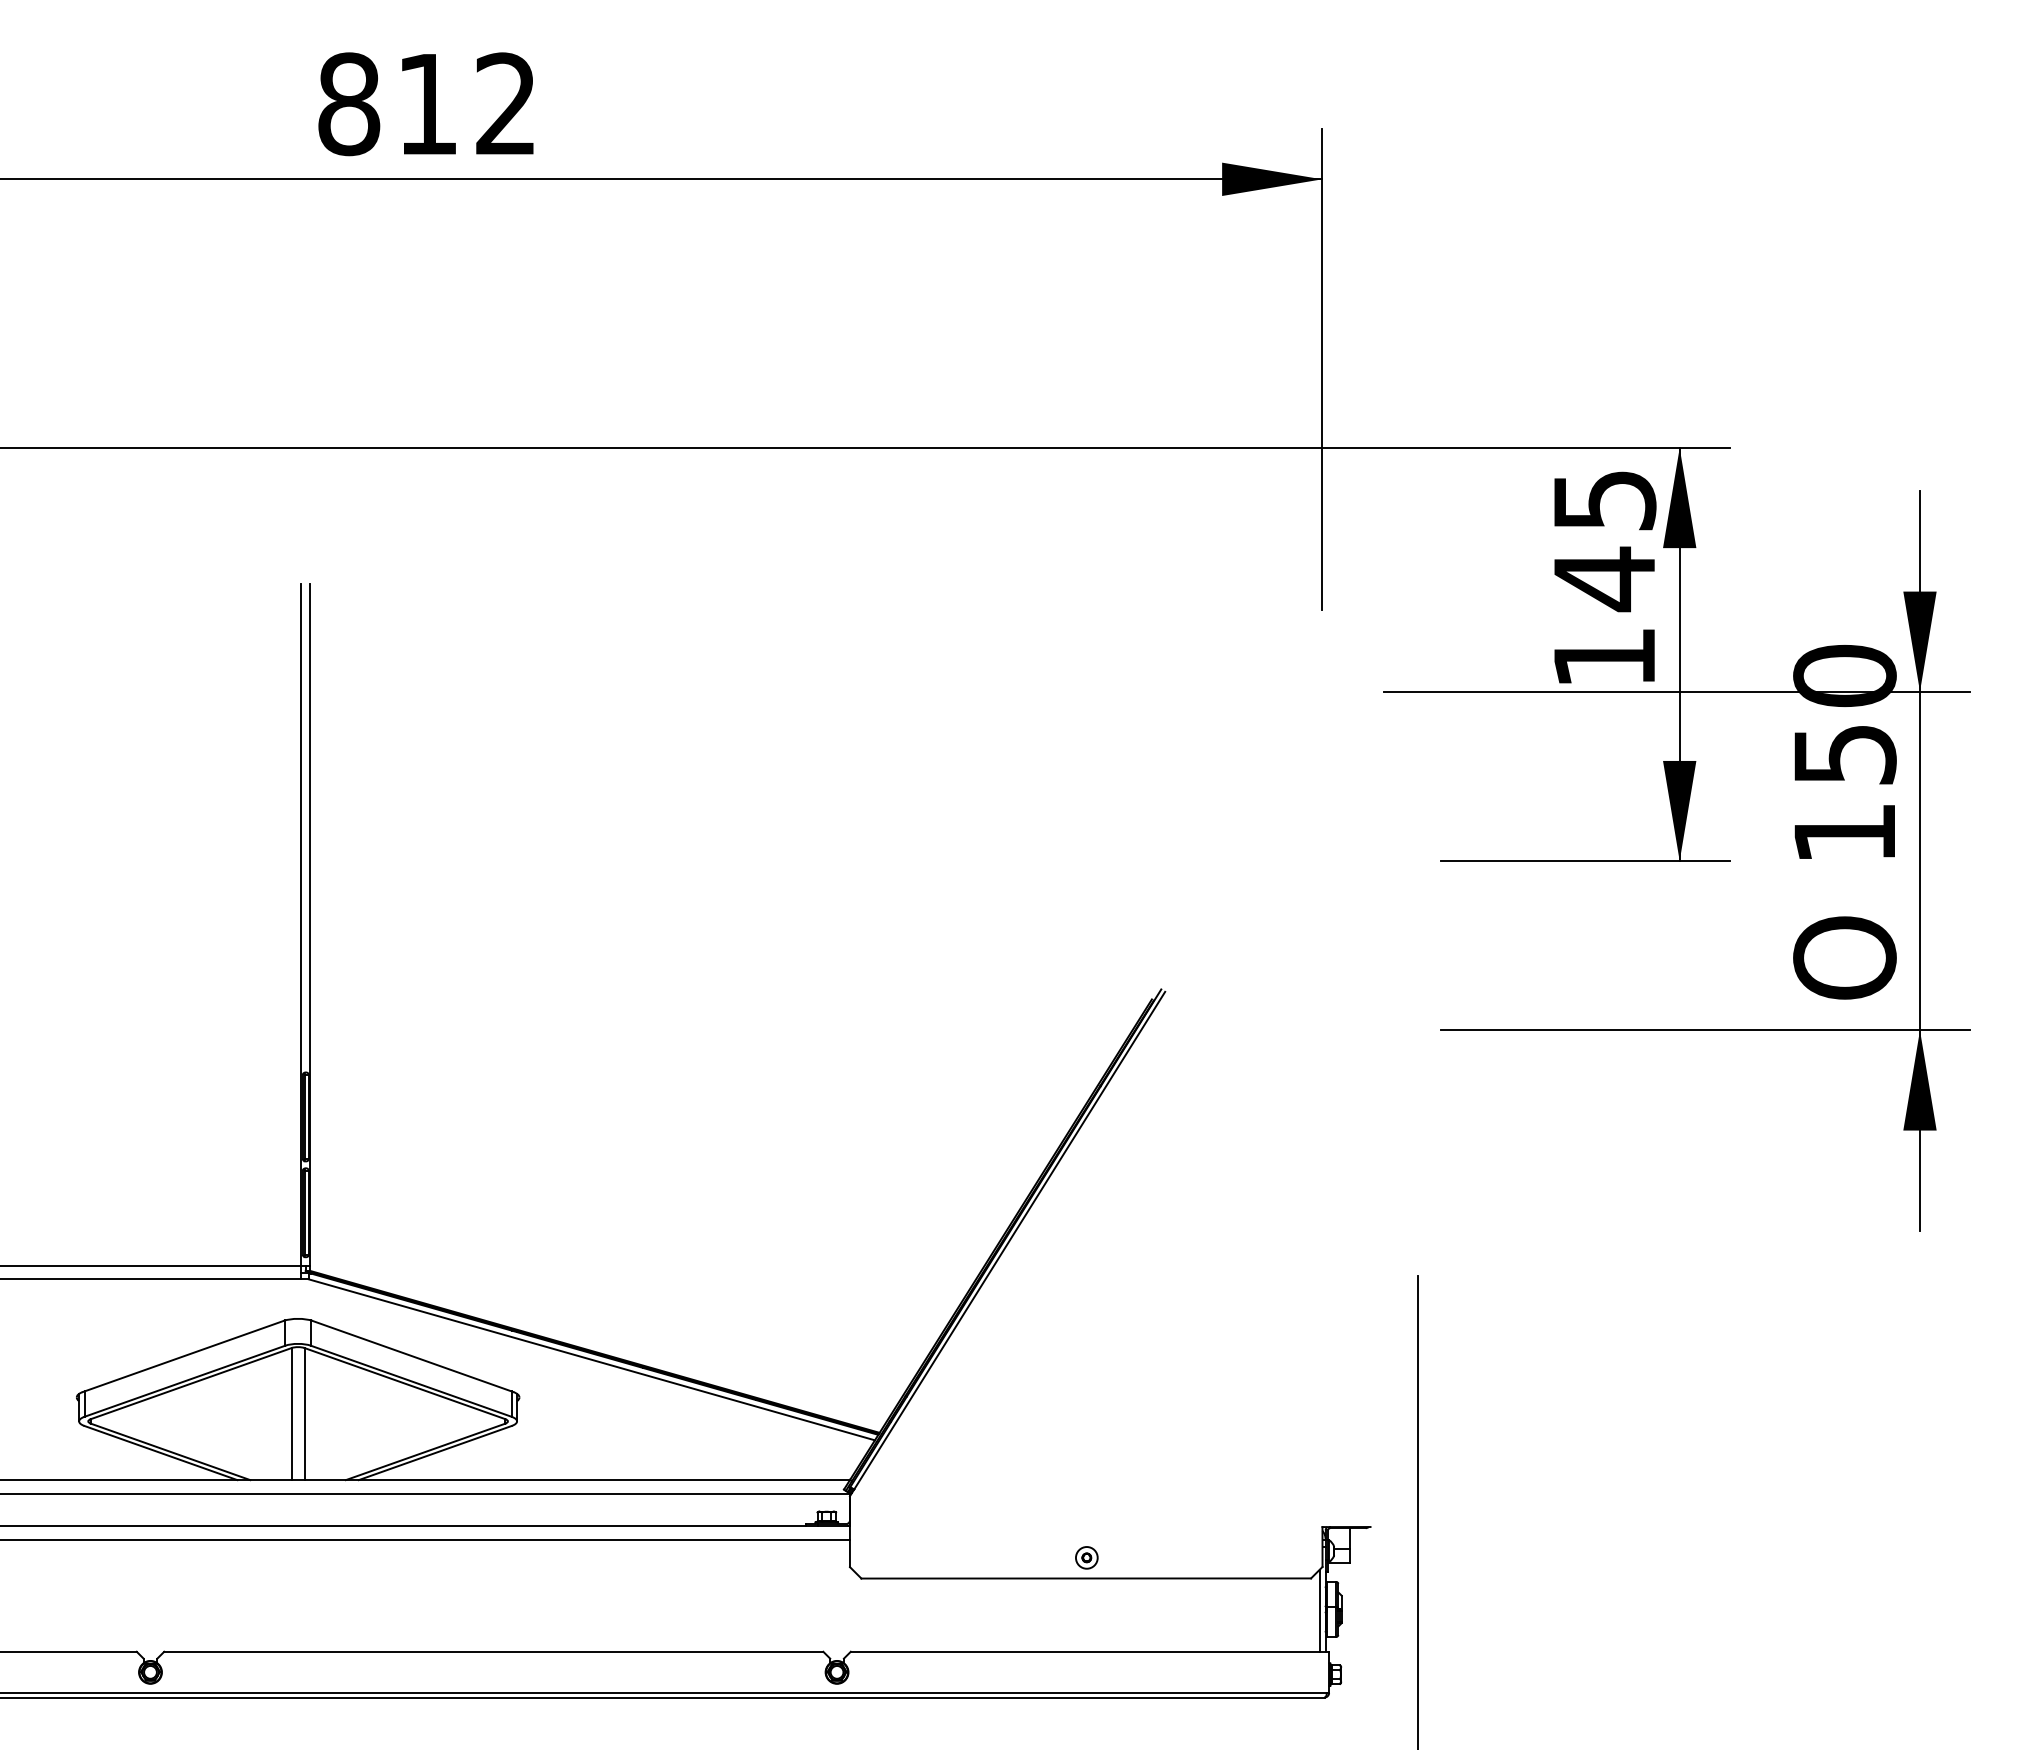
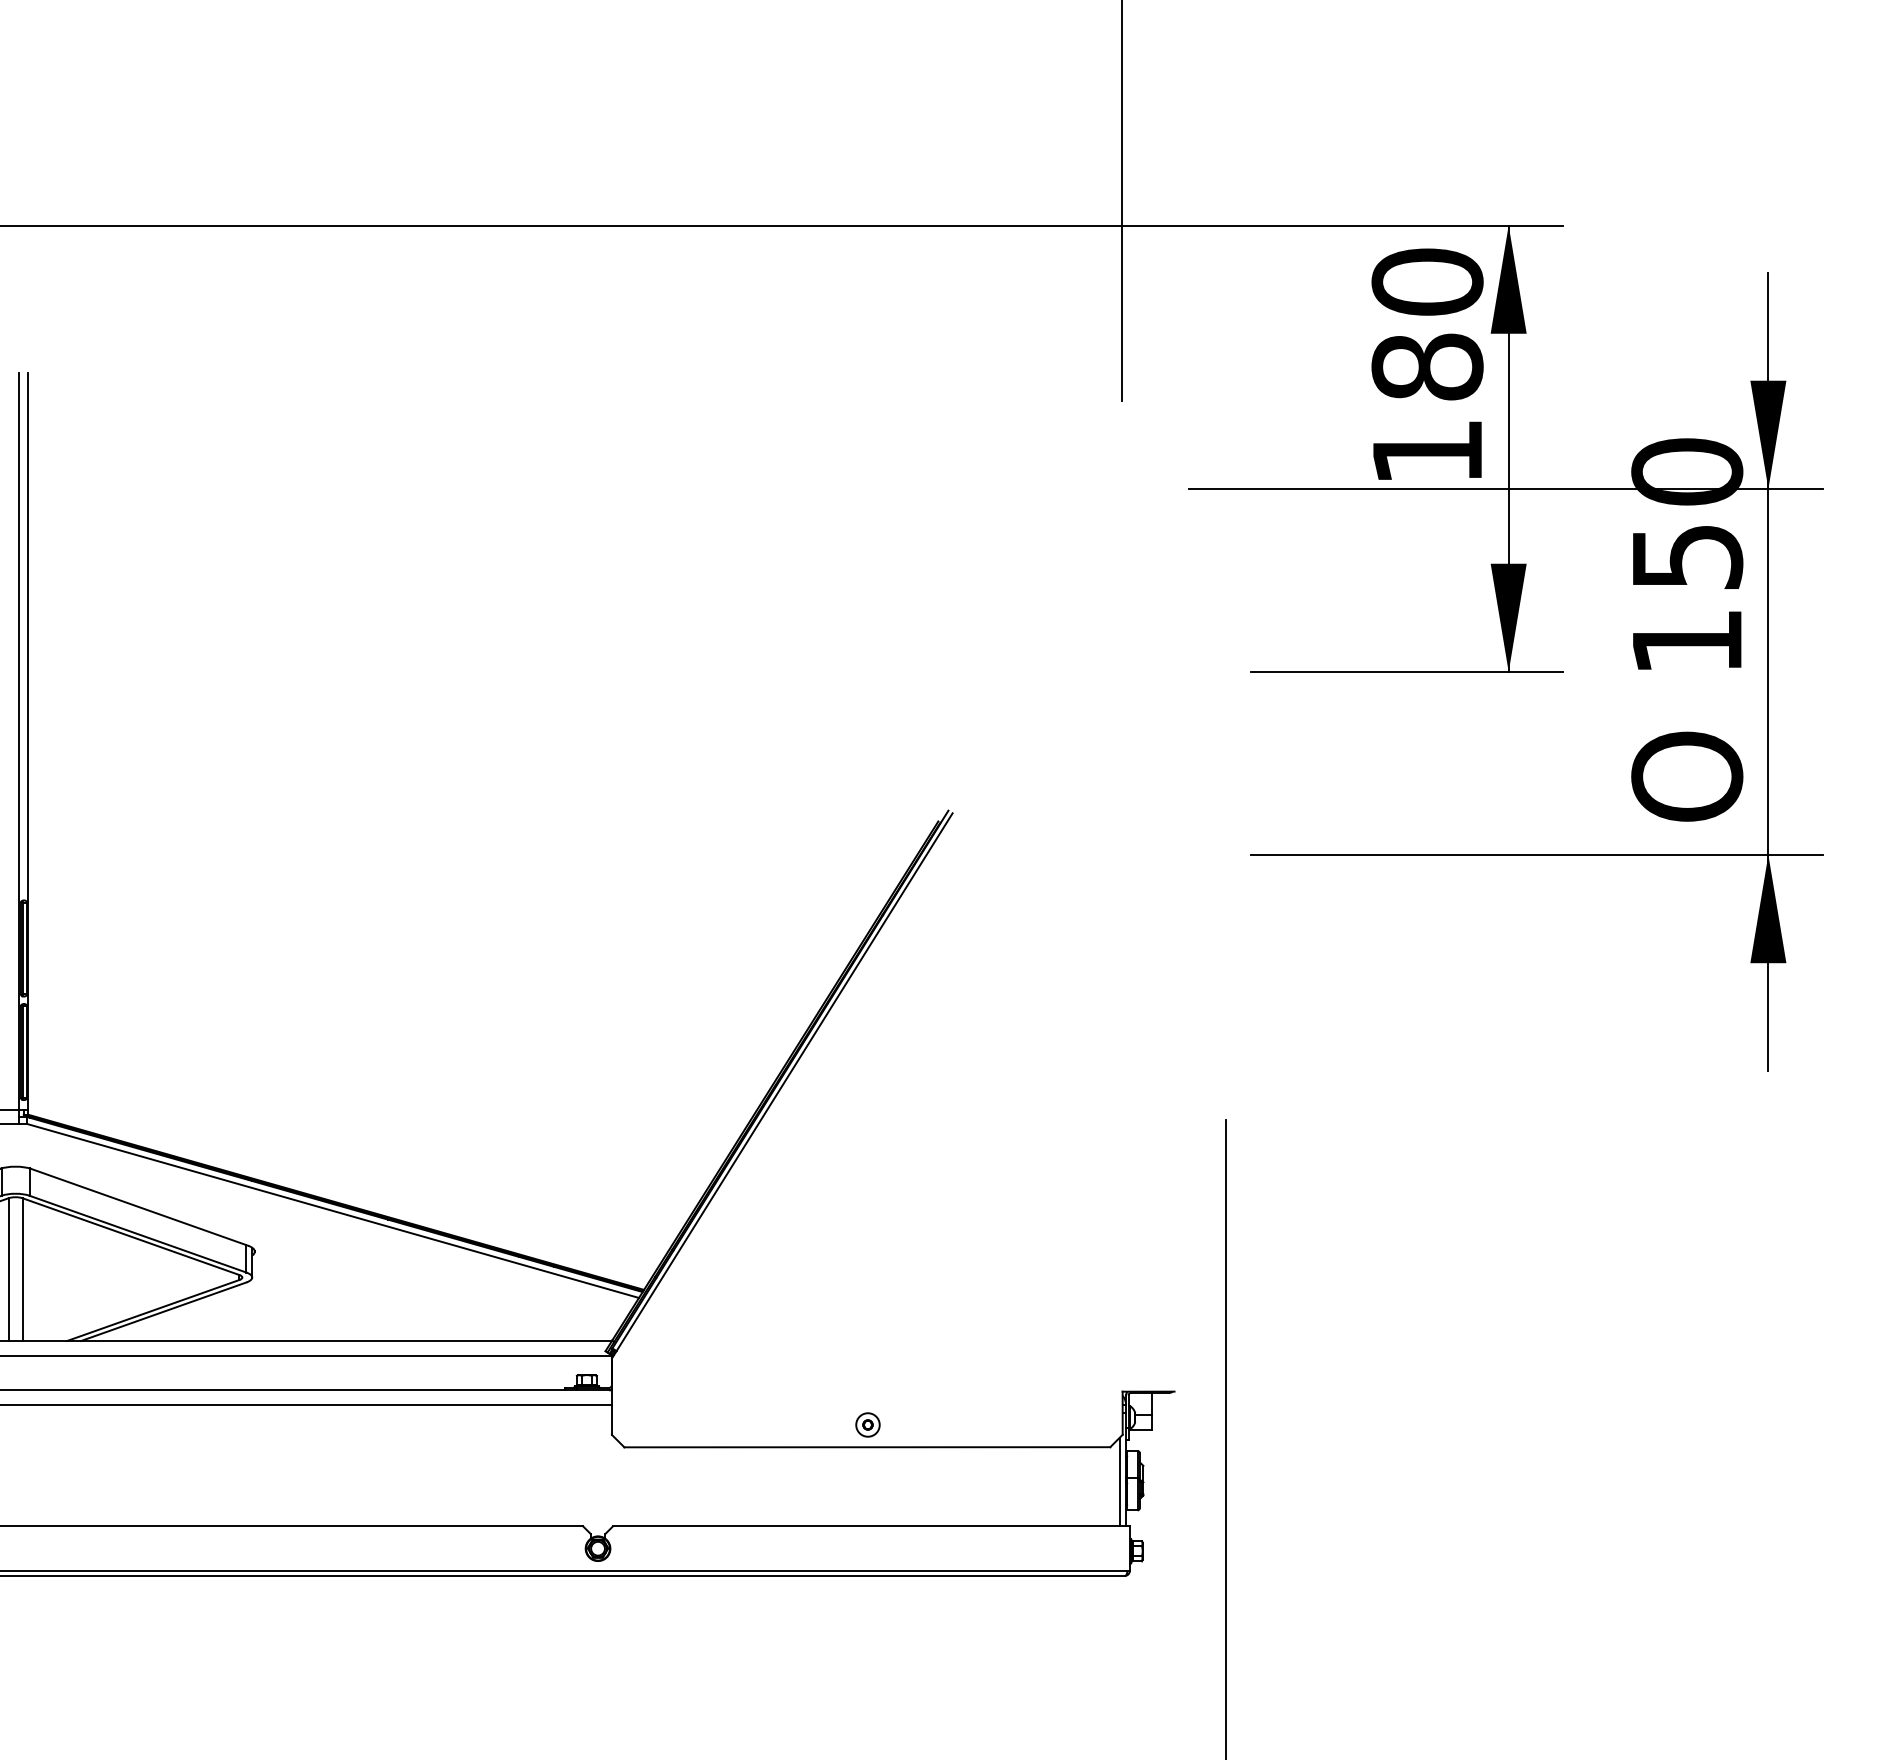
text: (1604, 540) -> (1427, 325), 145 -> 180

